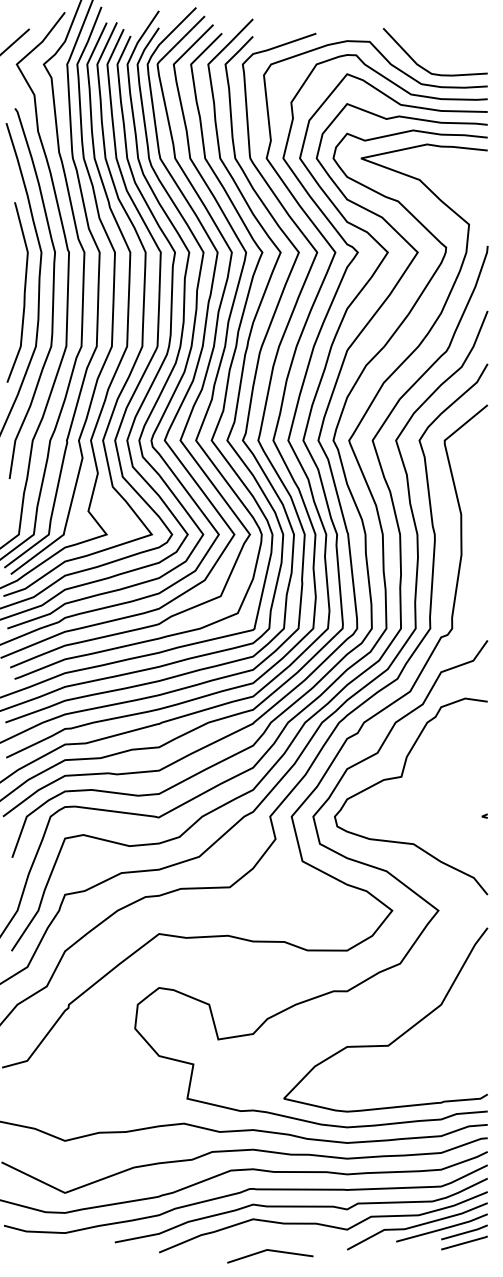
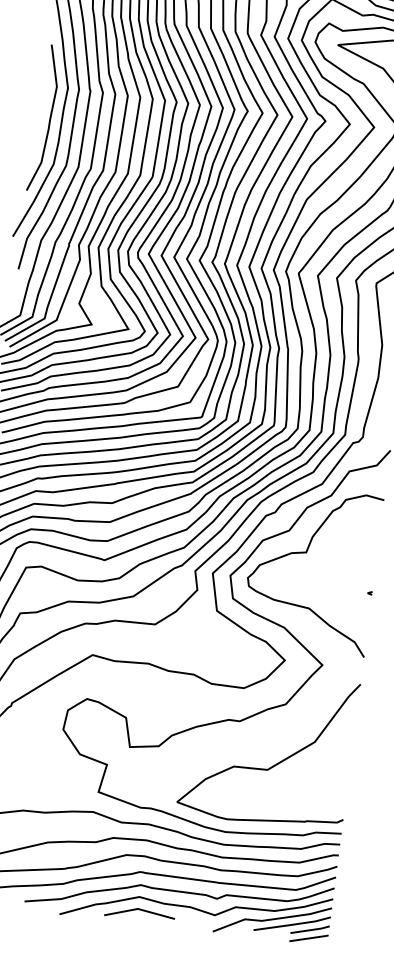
line: (270, 1251) -> (140, 910), moved

